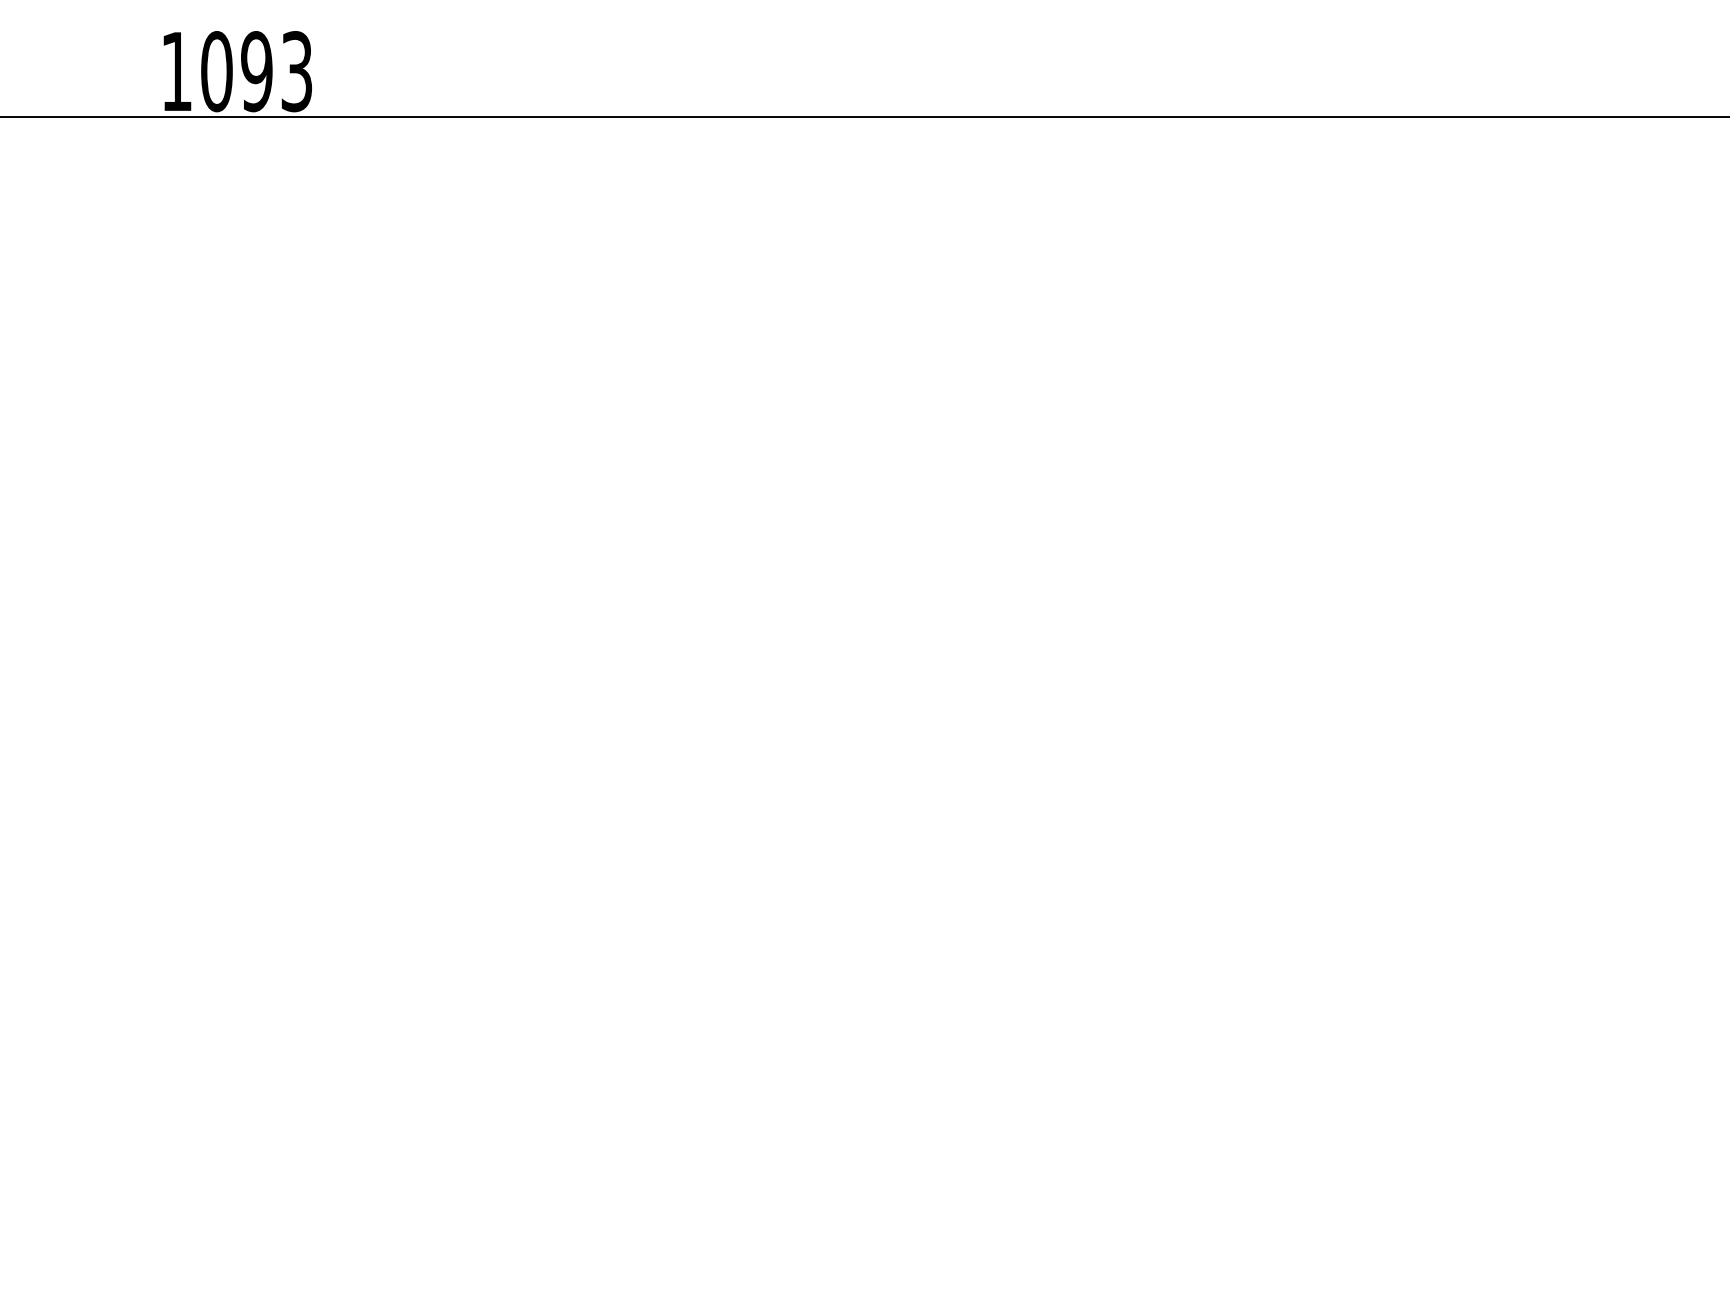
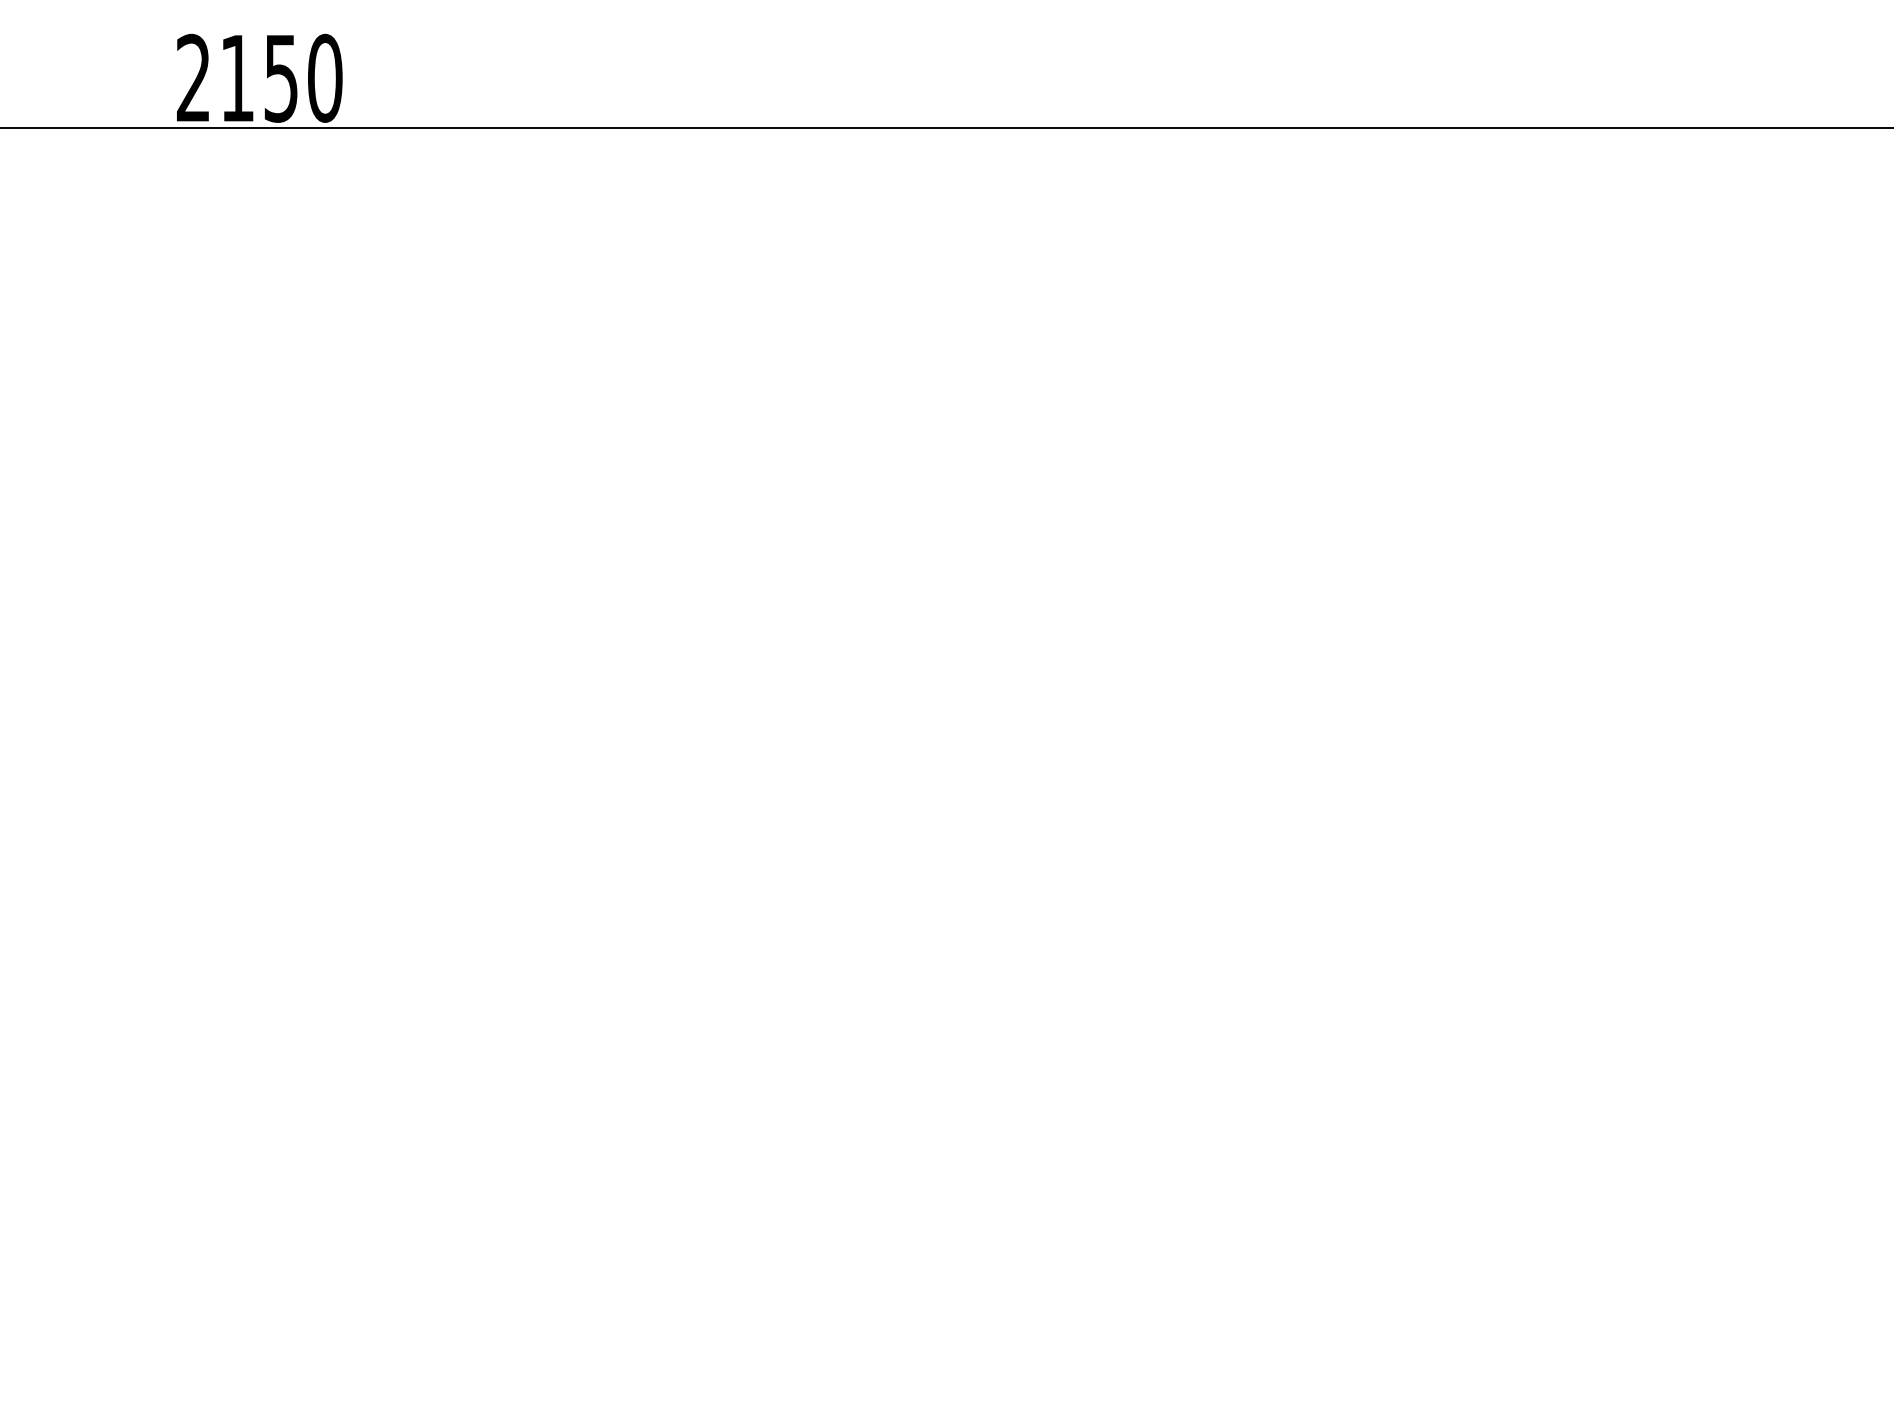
text: (236, 70) -> (259, 77), 1093 -> 2150

